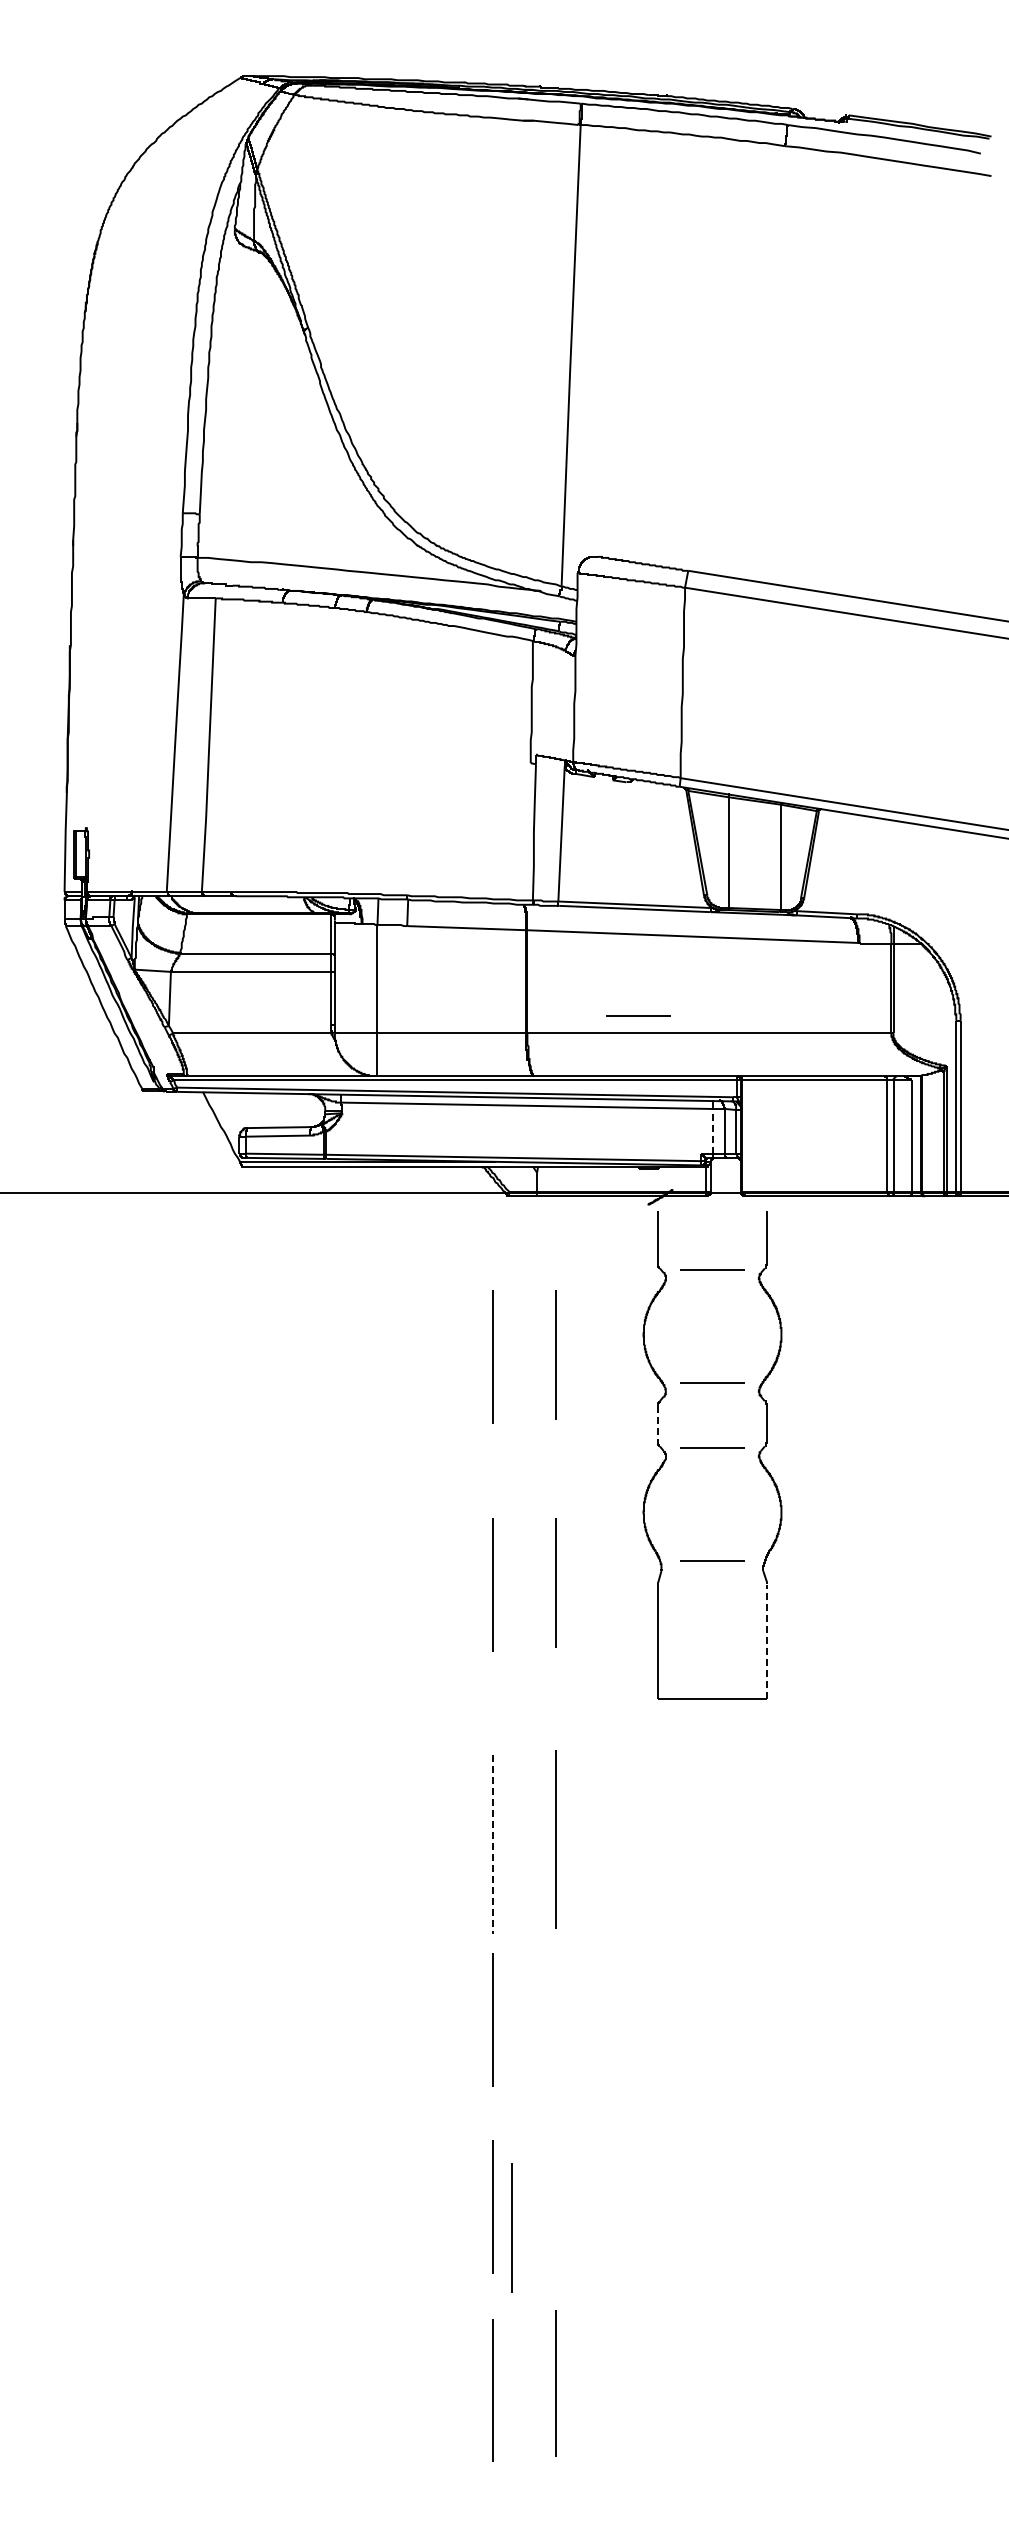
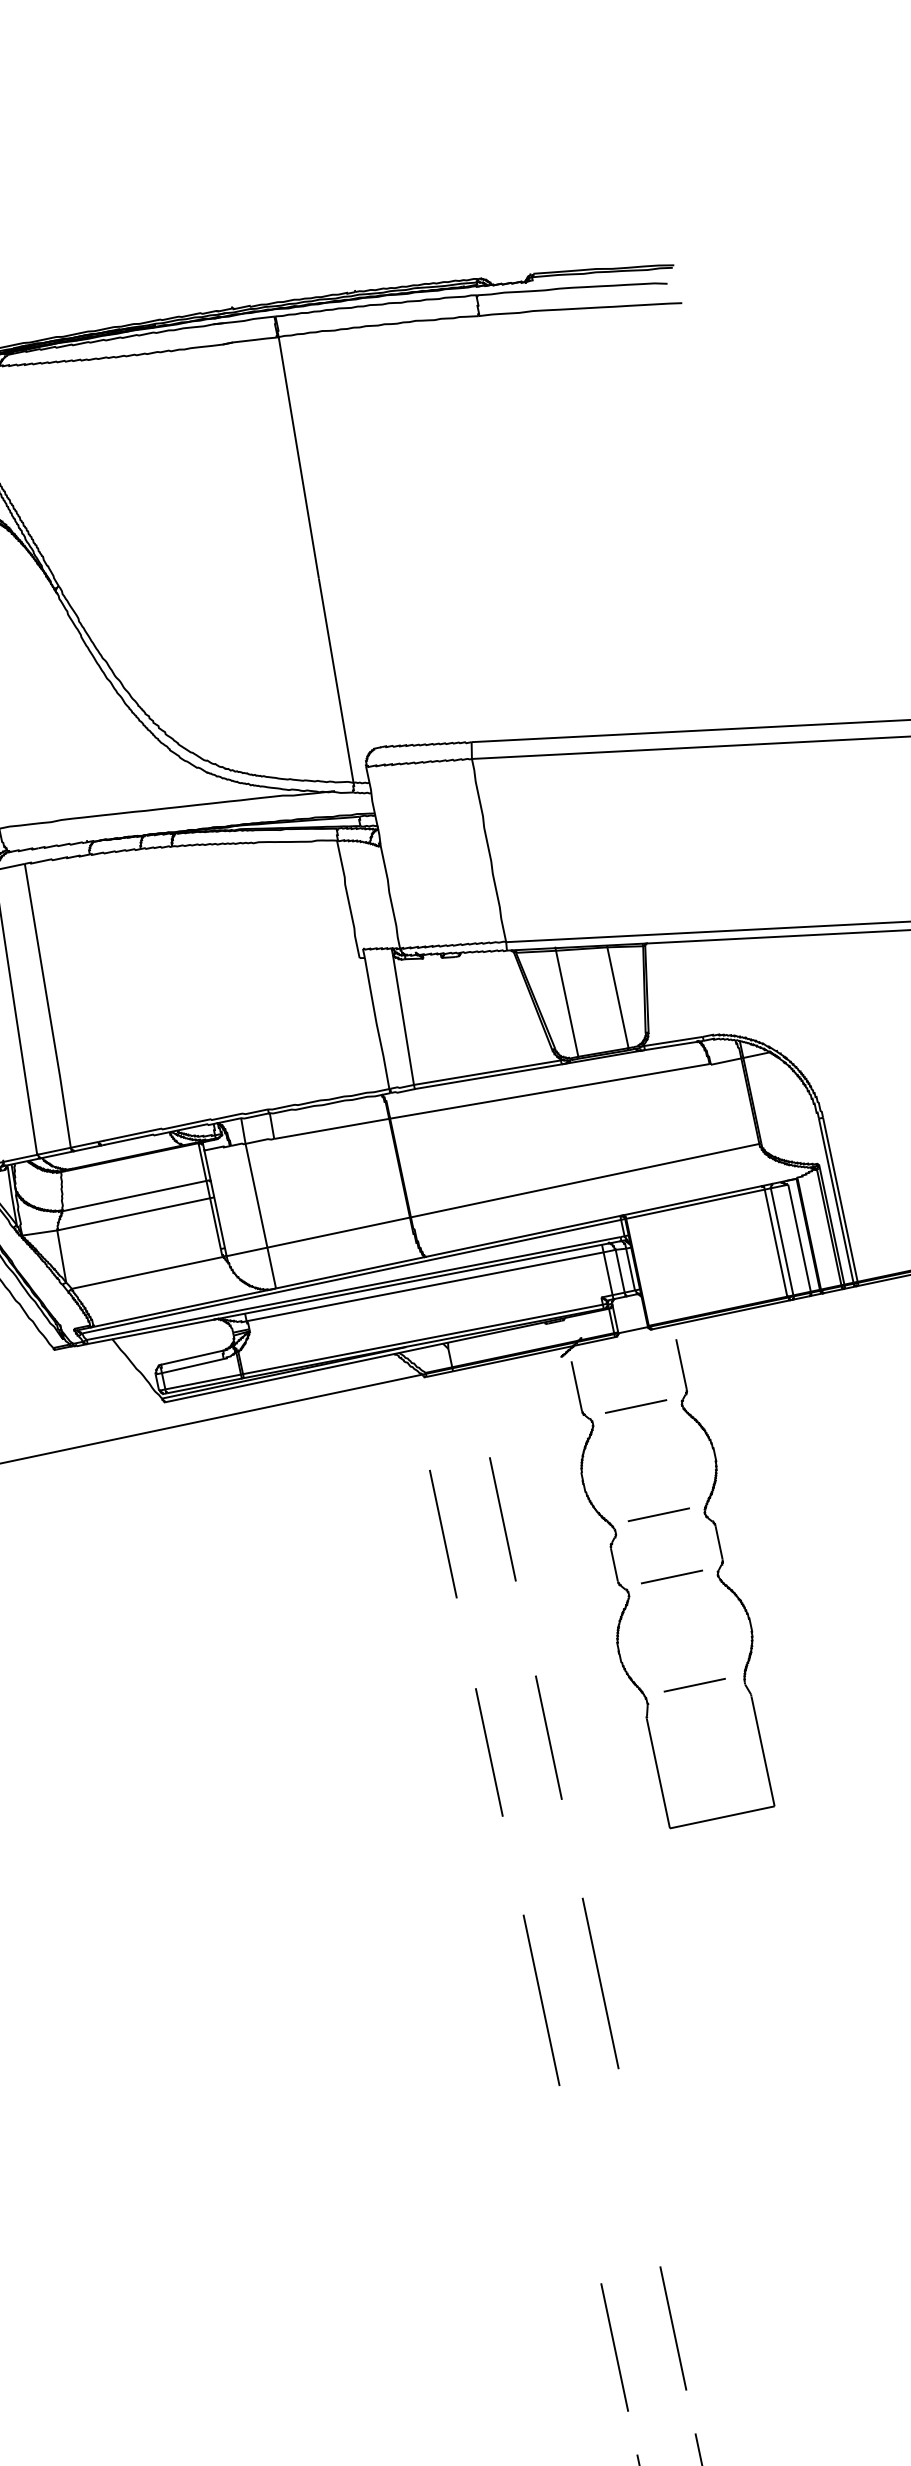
line: (638, 1015) -> (513, 1177), removed
line: (712, 1130) -> (607, 1273), dashed -> solid
line: (657, 1424) -> (614, 1565), dashed -> solid
line: (767, 1641) -> (763, 1751), dashed -> solid
line: (493, 1844) -> (542, 2000), dashed -> solid
line: (492, 2019) -> (576, 2168), removed
line: (511, 2227) -> (673, 2328), moved

